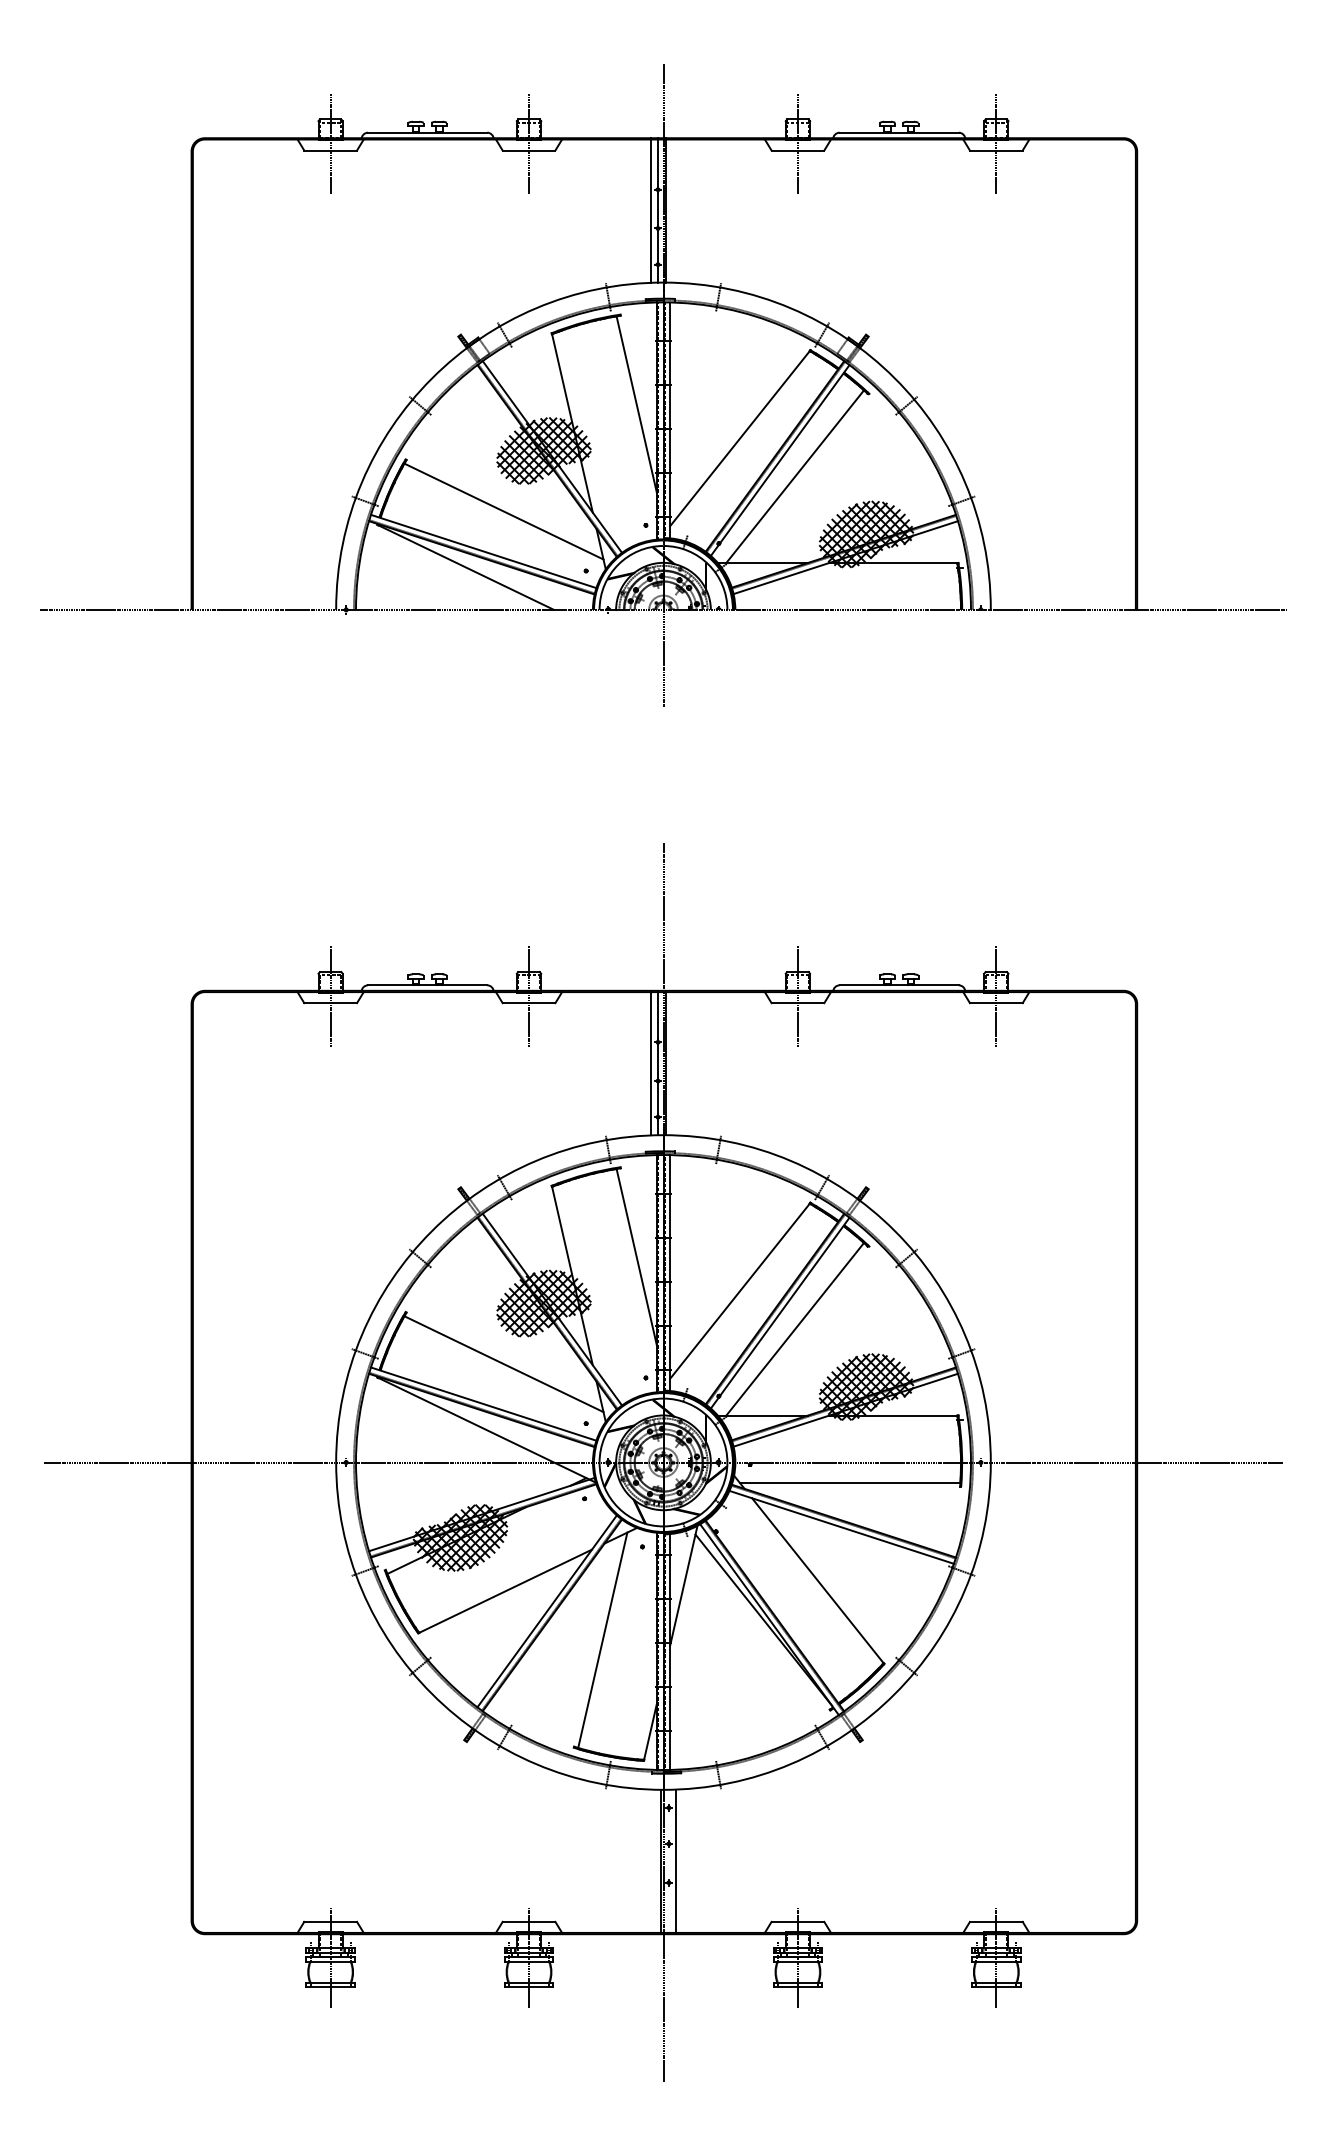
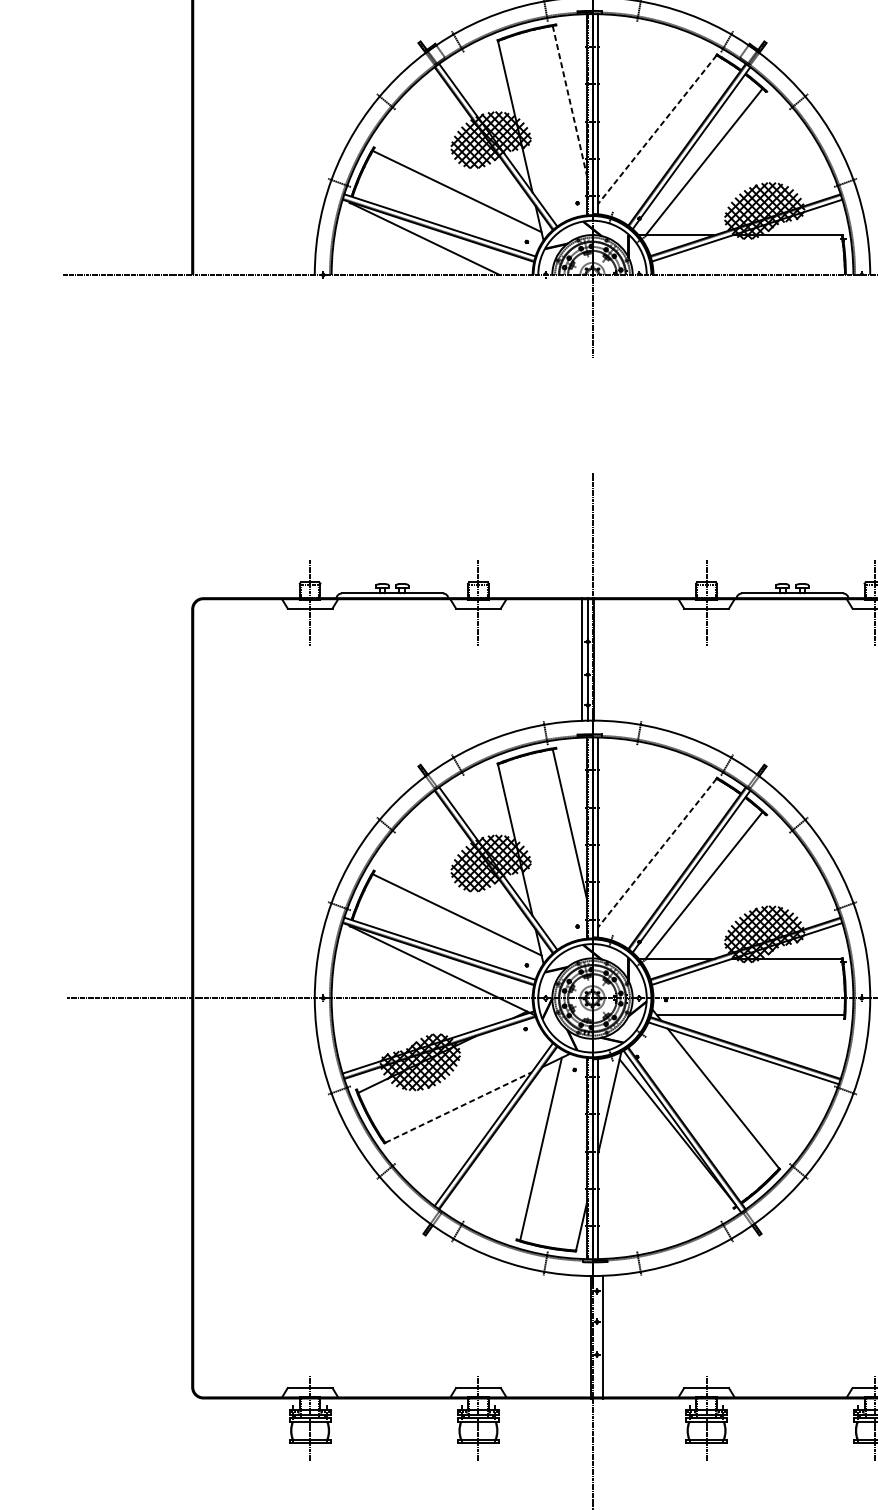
line: (636, 405) -> (569, 101), solid -> dashed
line: (739, 439) -> (656, 130), solid -> dashed
line: (739, 1291) -> (656, 853), solid -> dashed
line: (505, 1591) -> (458, 1107), solid -> dashed

